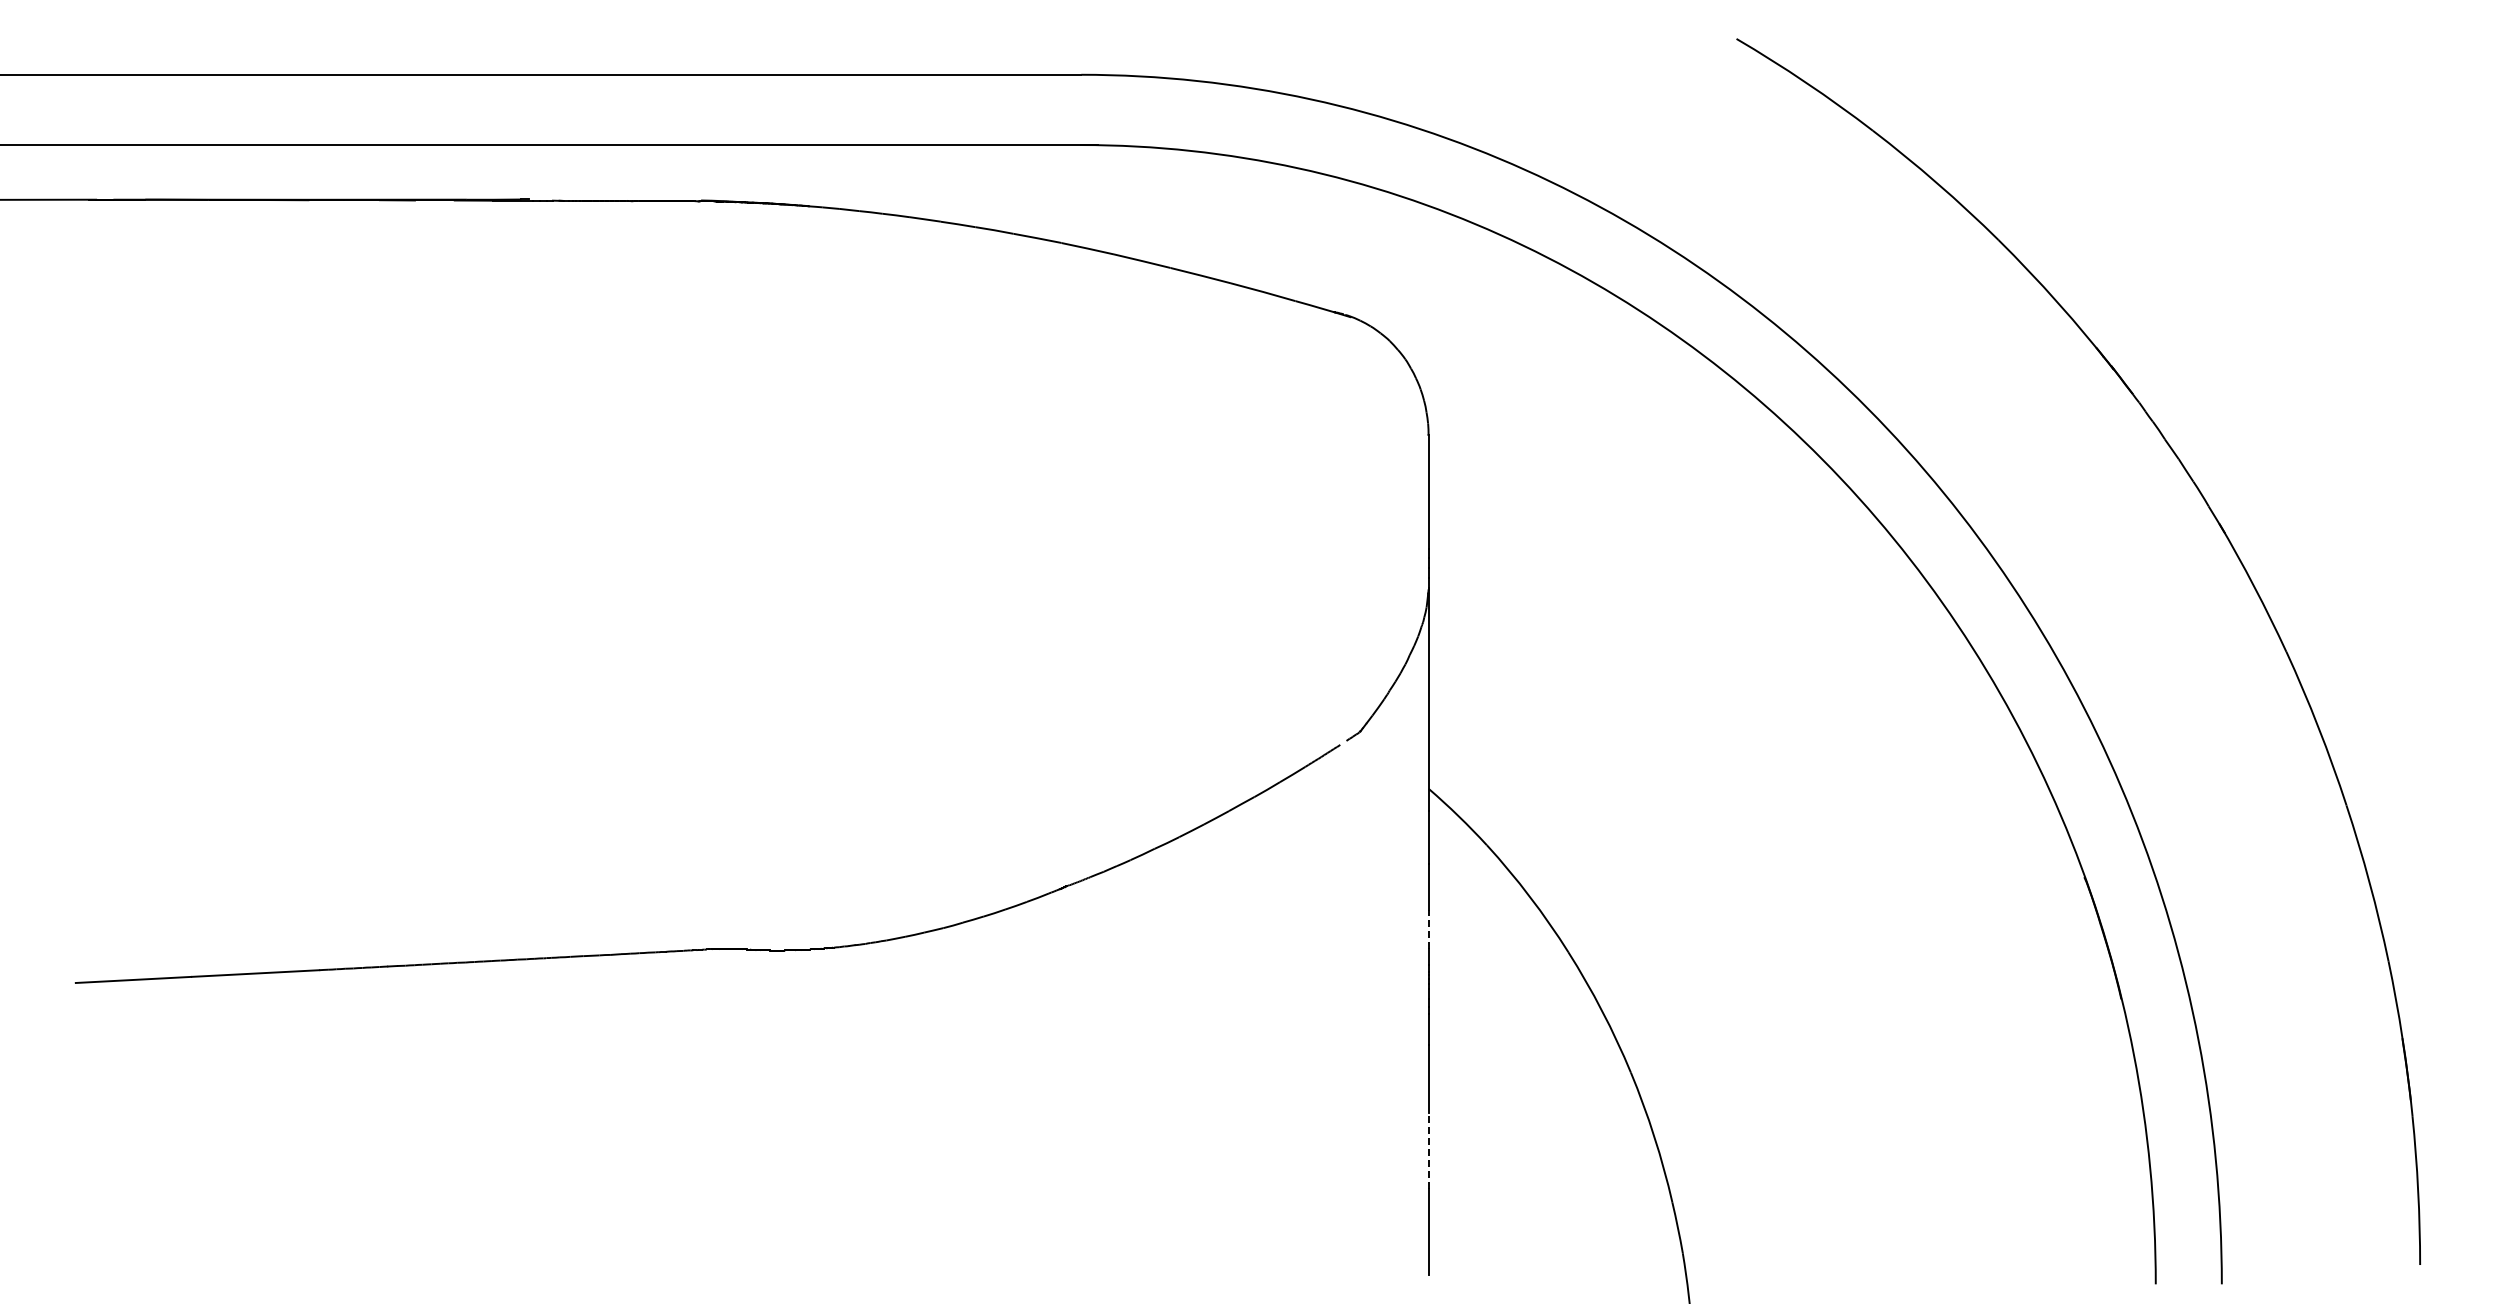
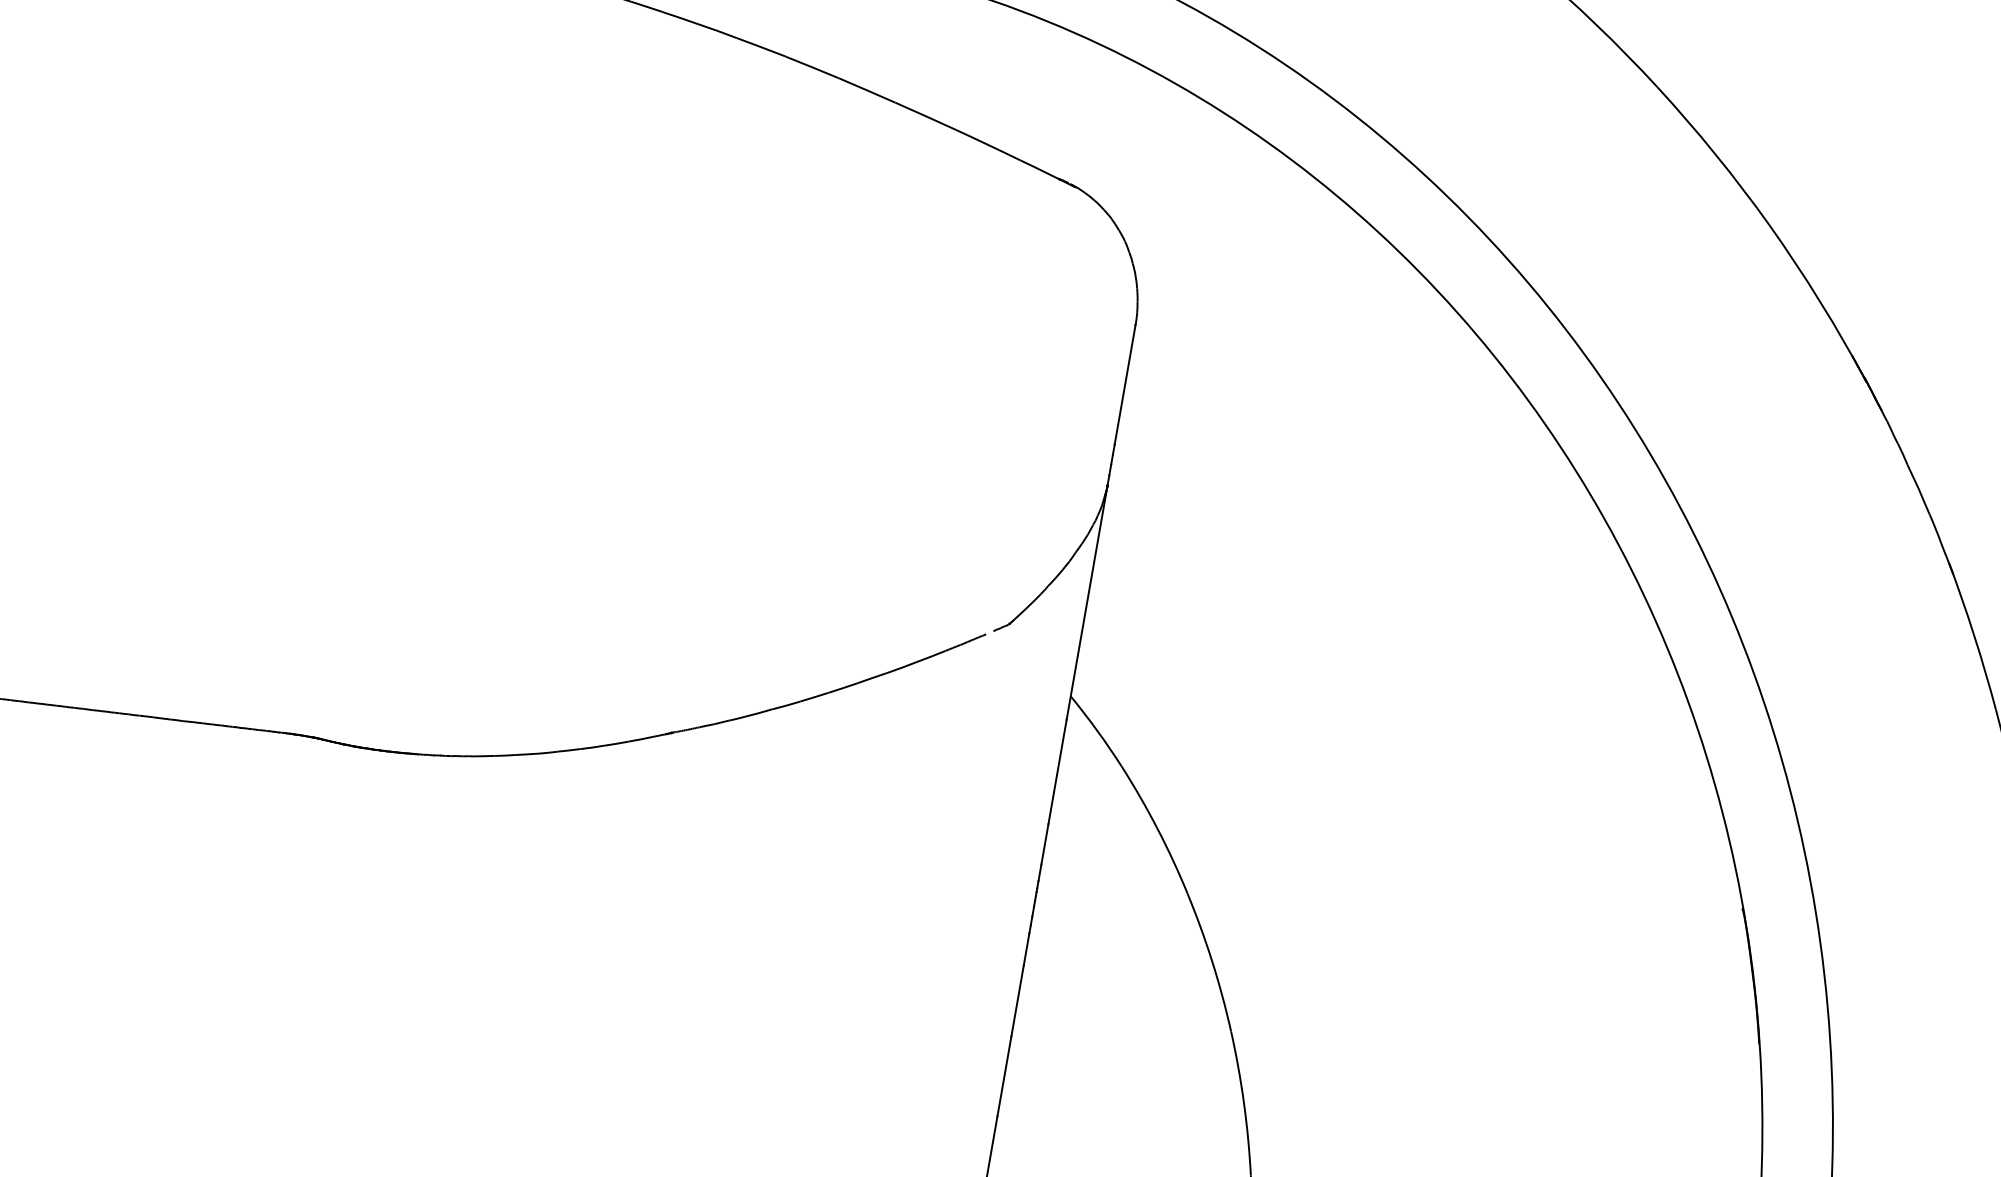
line: (1428, 929) -> (1044, 844), dashed -> solid
line: (1428, 1150) -> (1004, 1076), dashed -> solid

